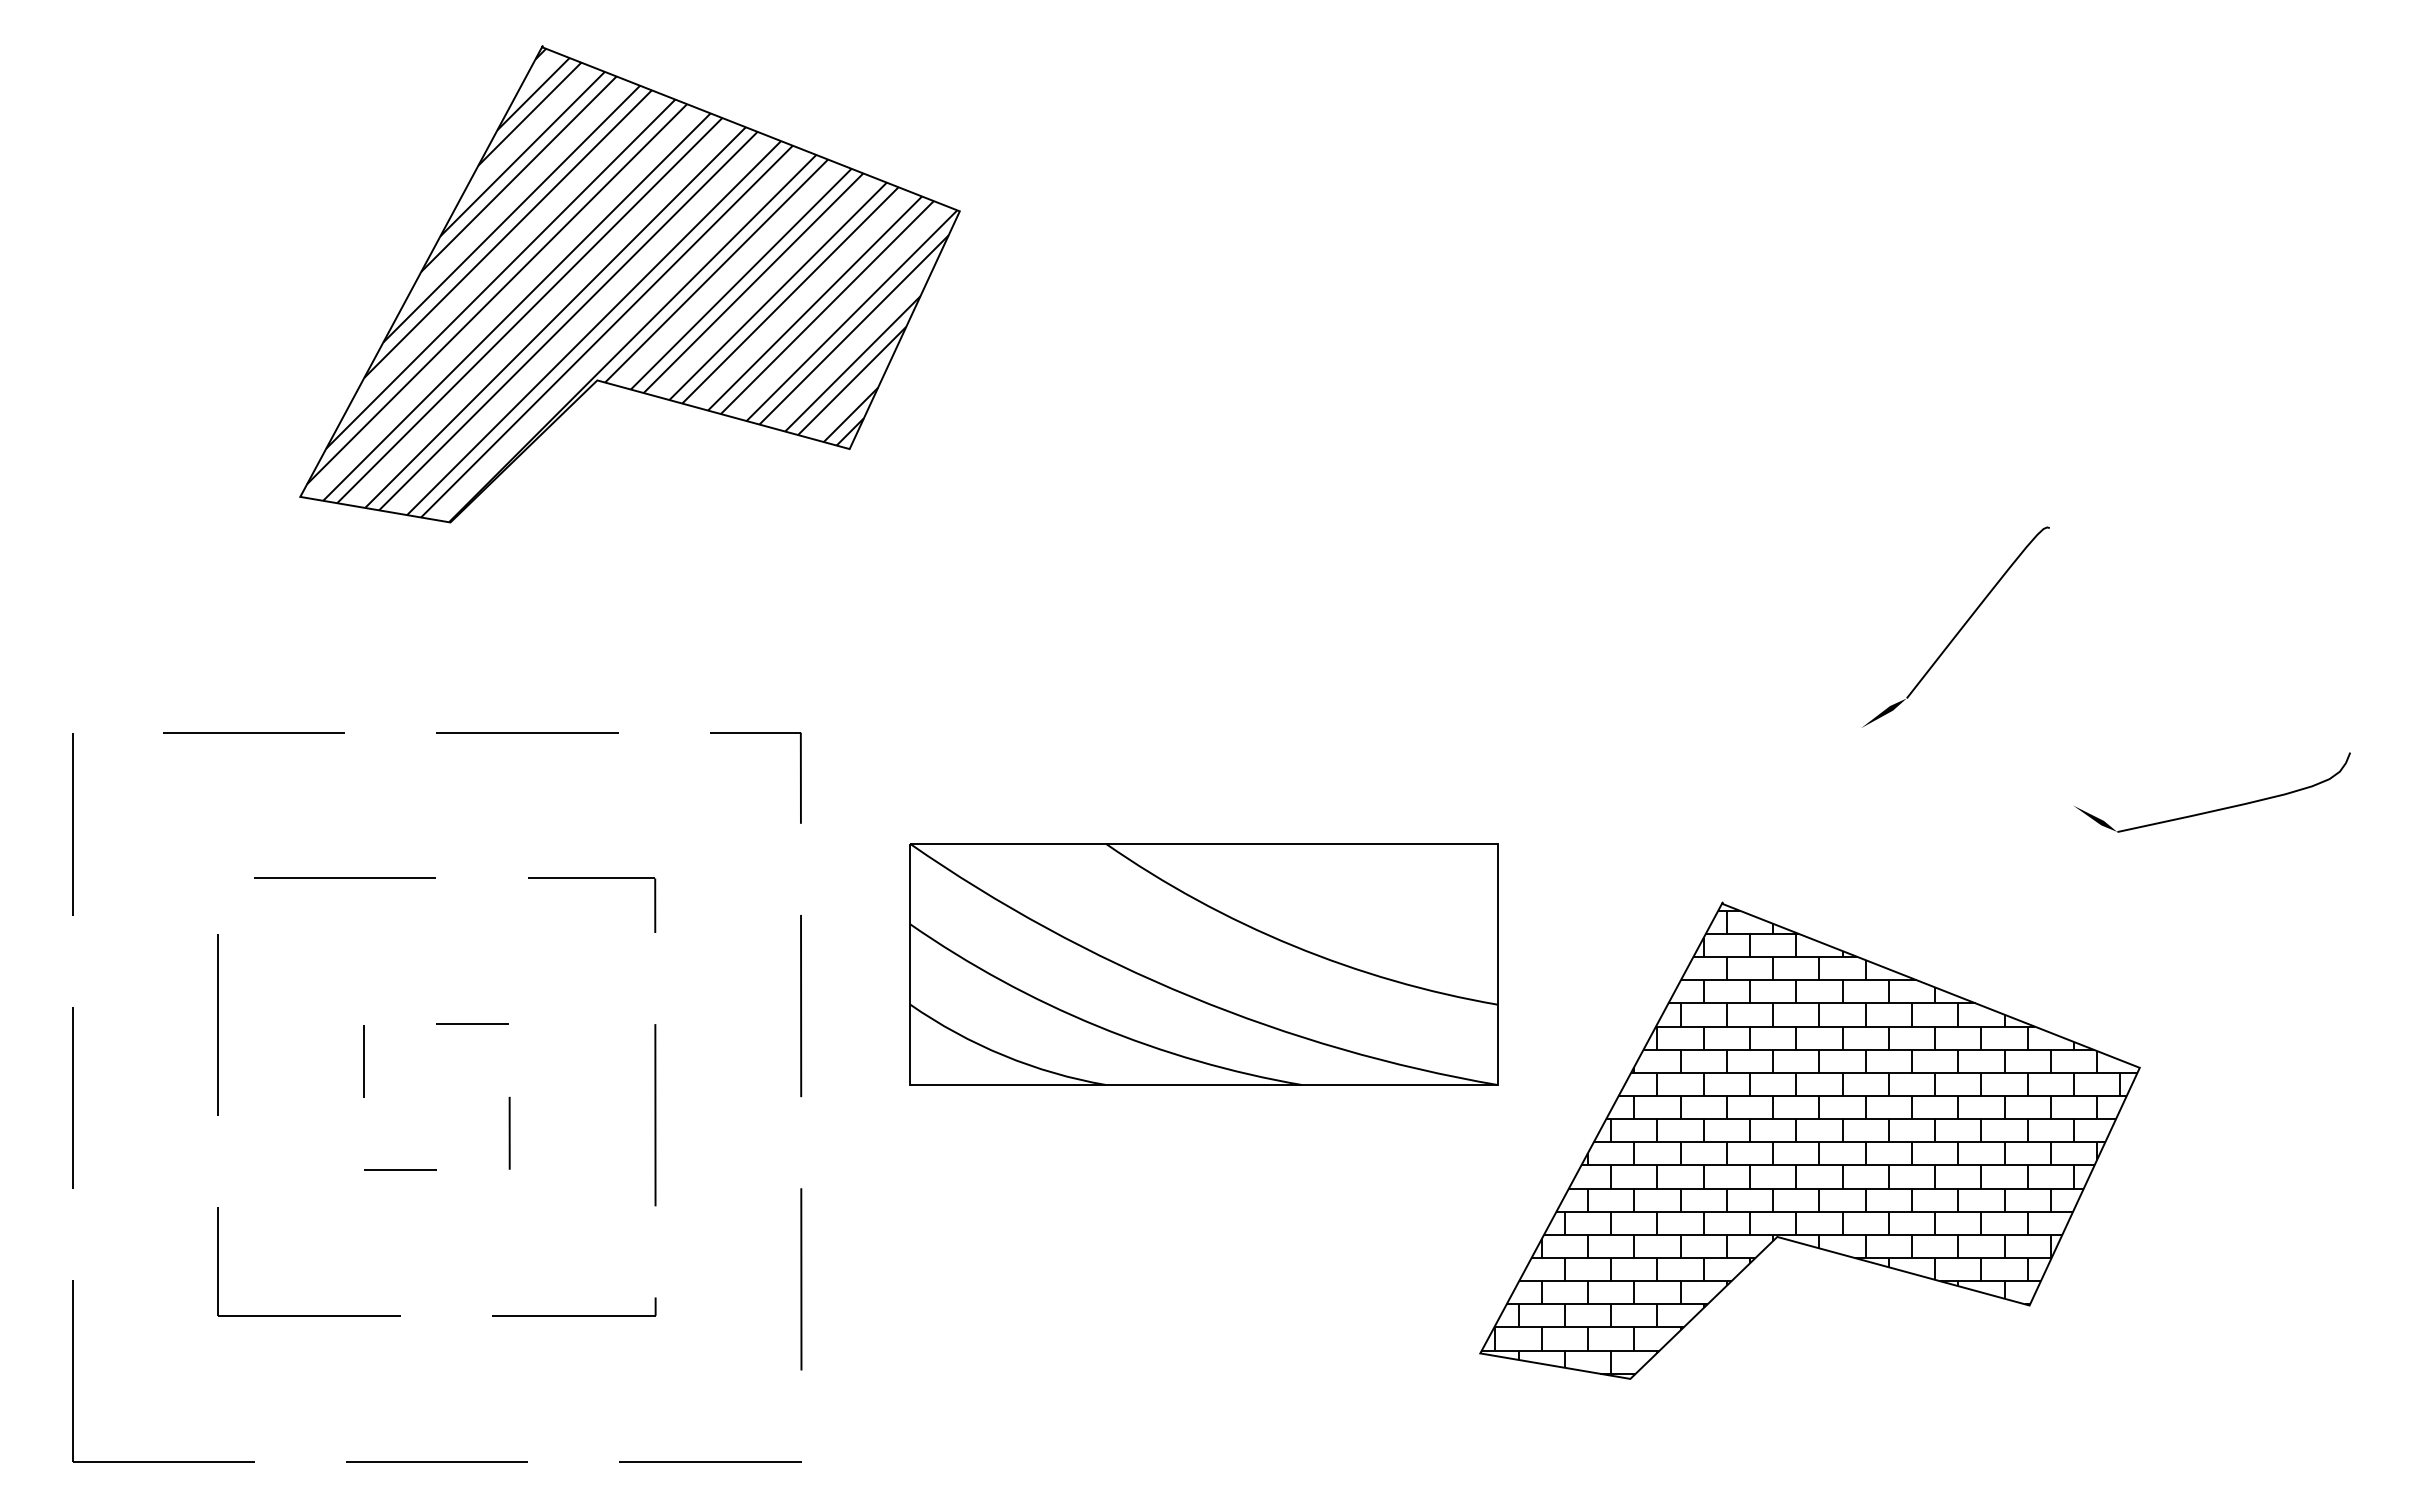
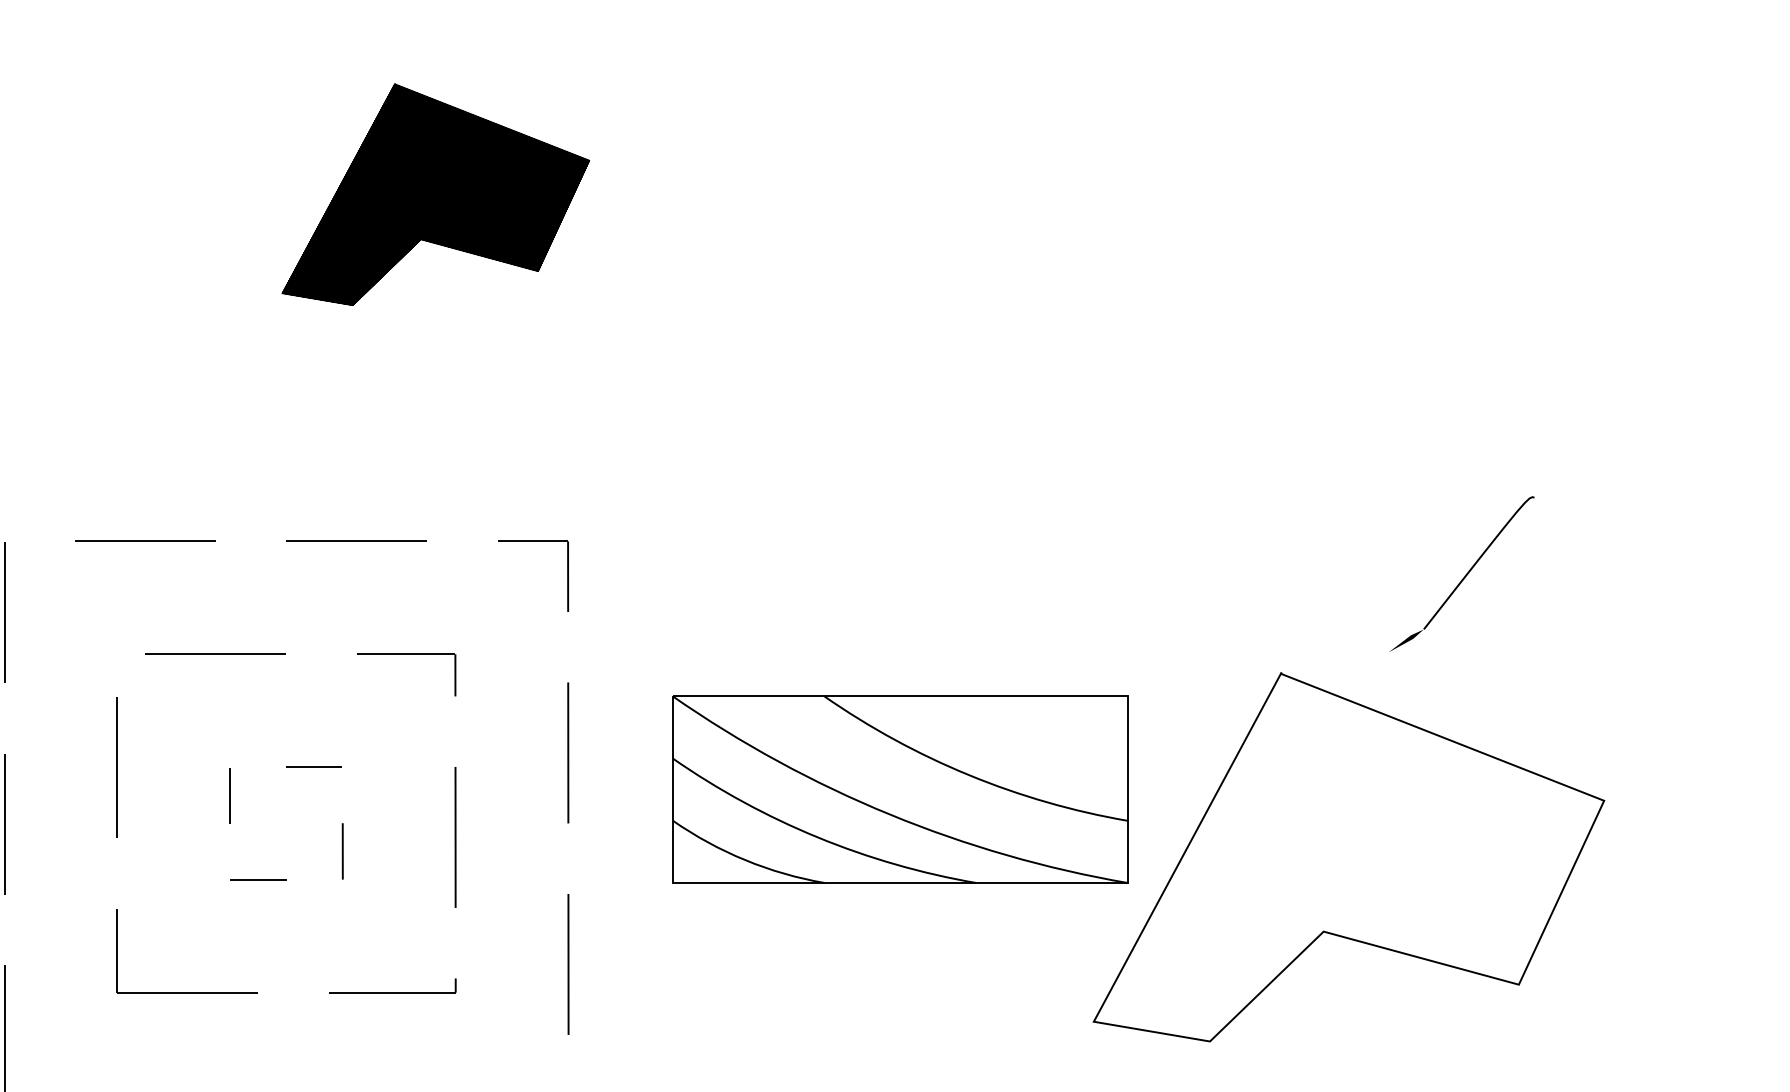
part: (629, 284) -> (435, 194), size x0.6
part: (1955, 626) -> (1461, 573), moved
part: (2215, 809) -> (1662, 600), removed
part: (1203, 964) -> (899, 789), moved
hatch: (1809, 1142) -> (1348, 858), removed

